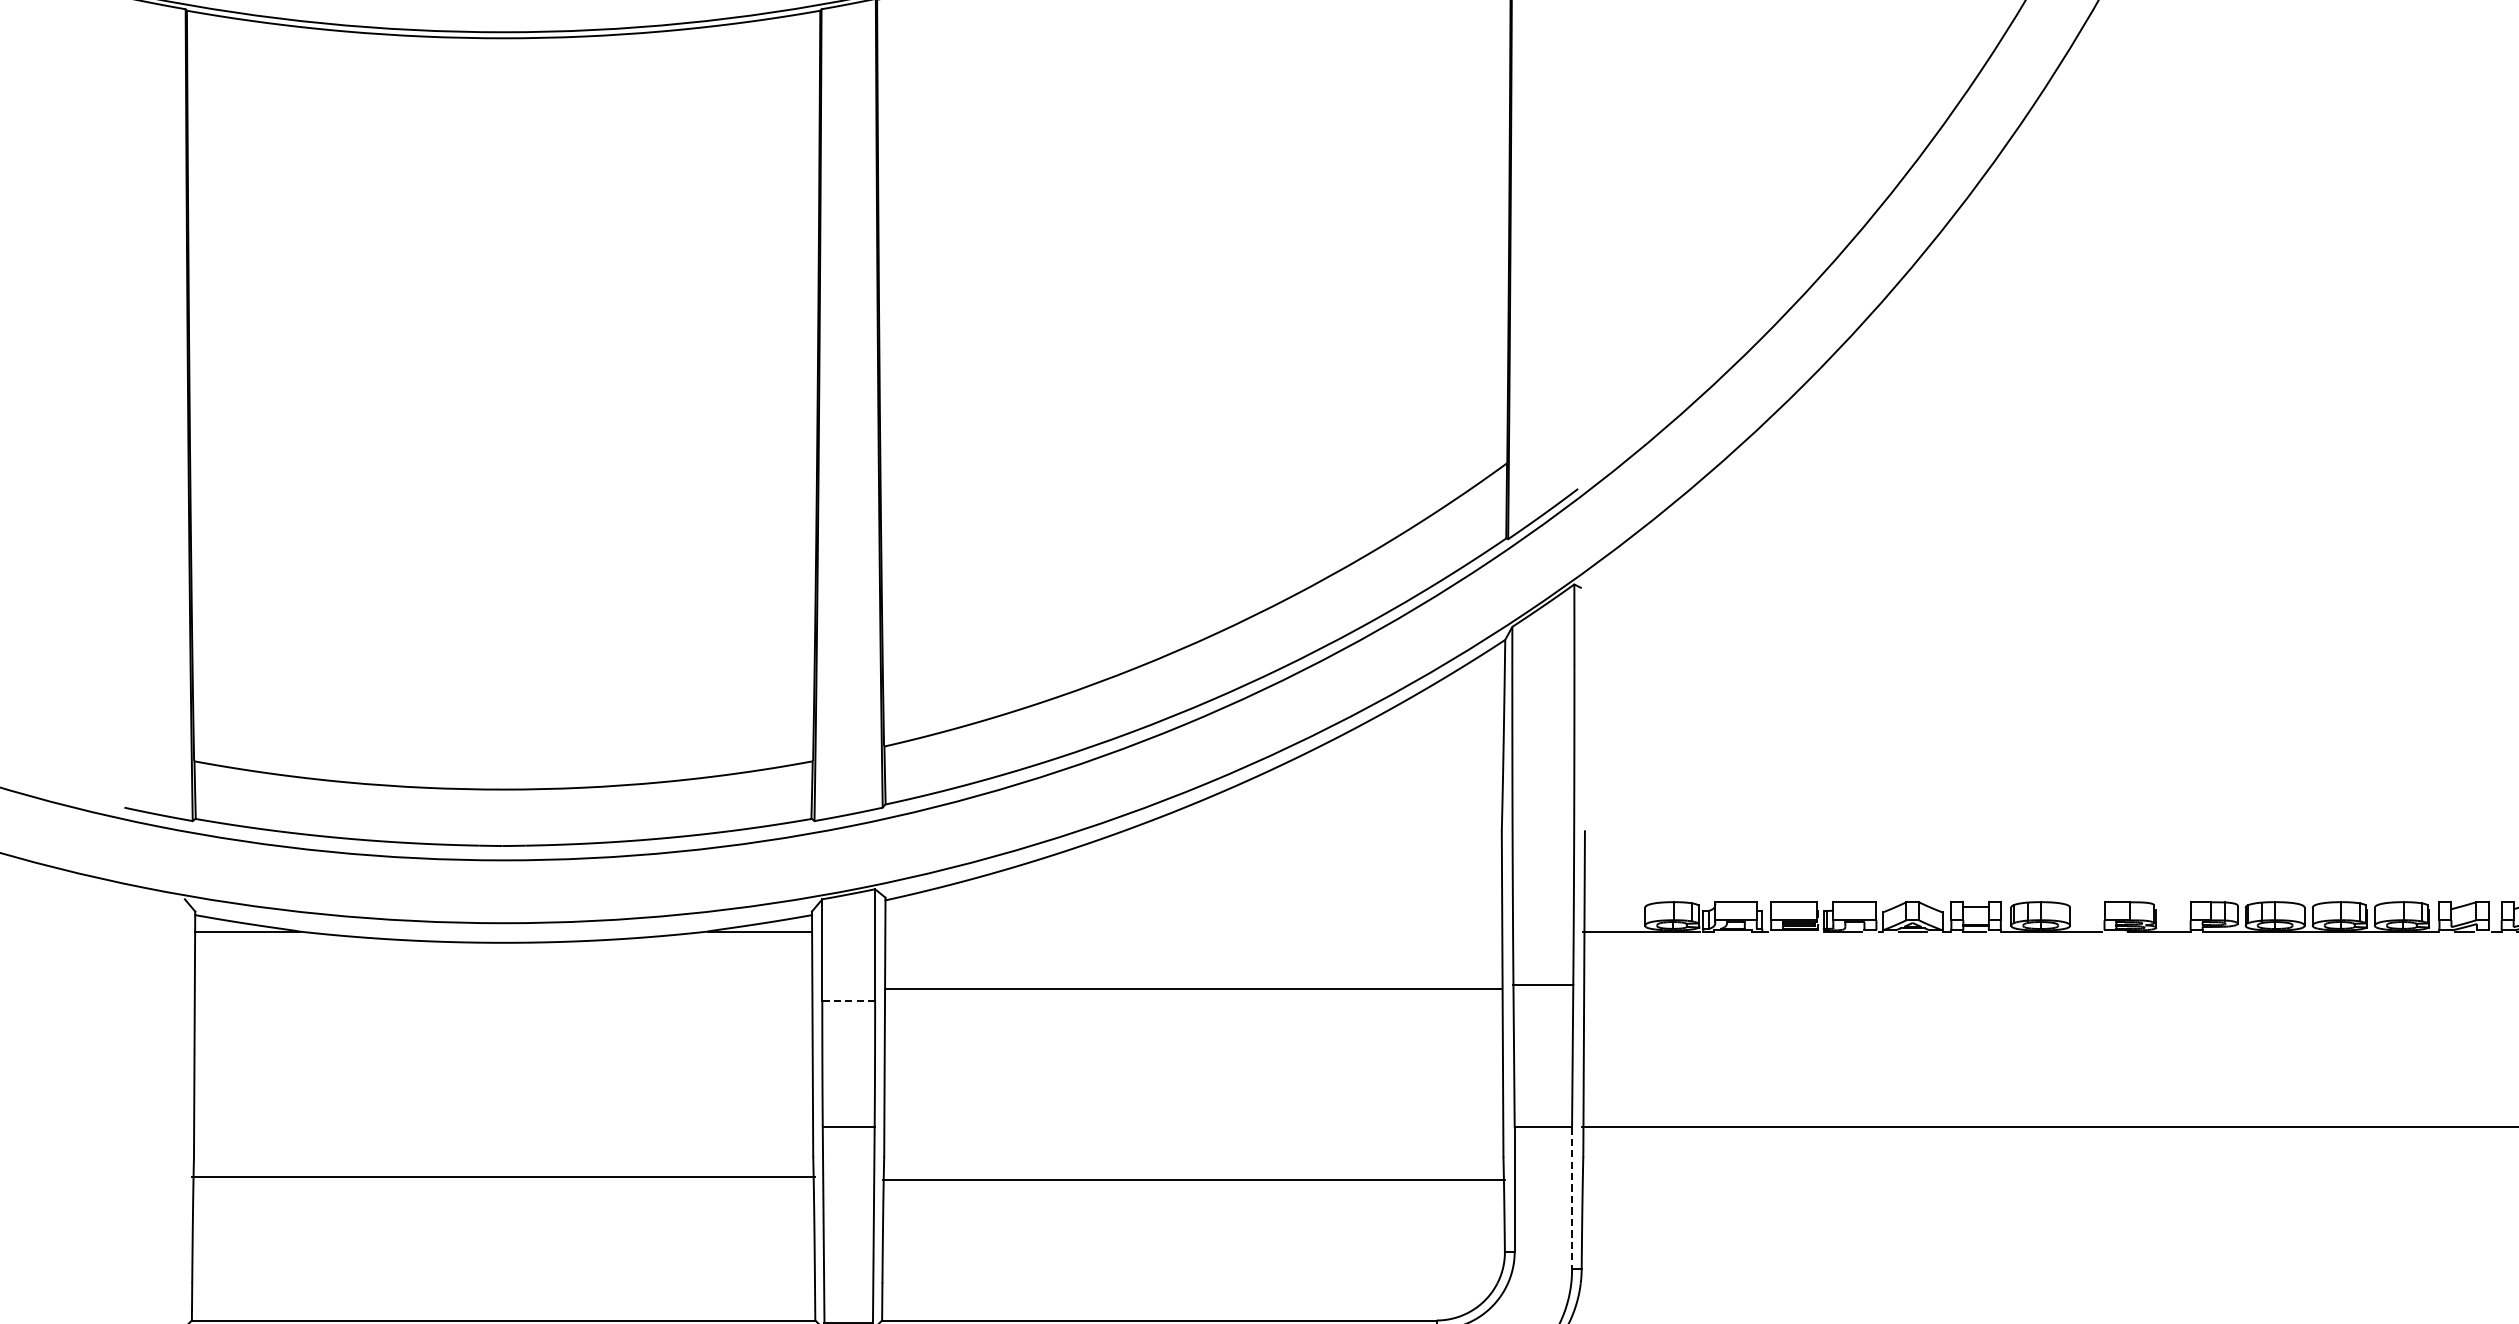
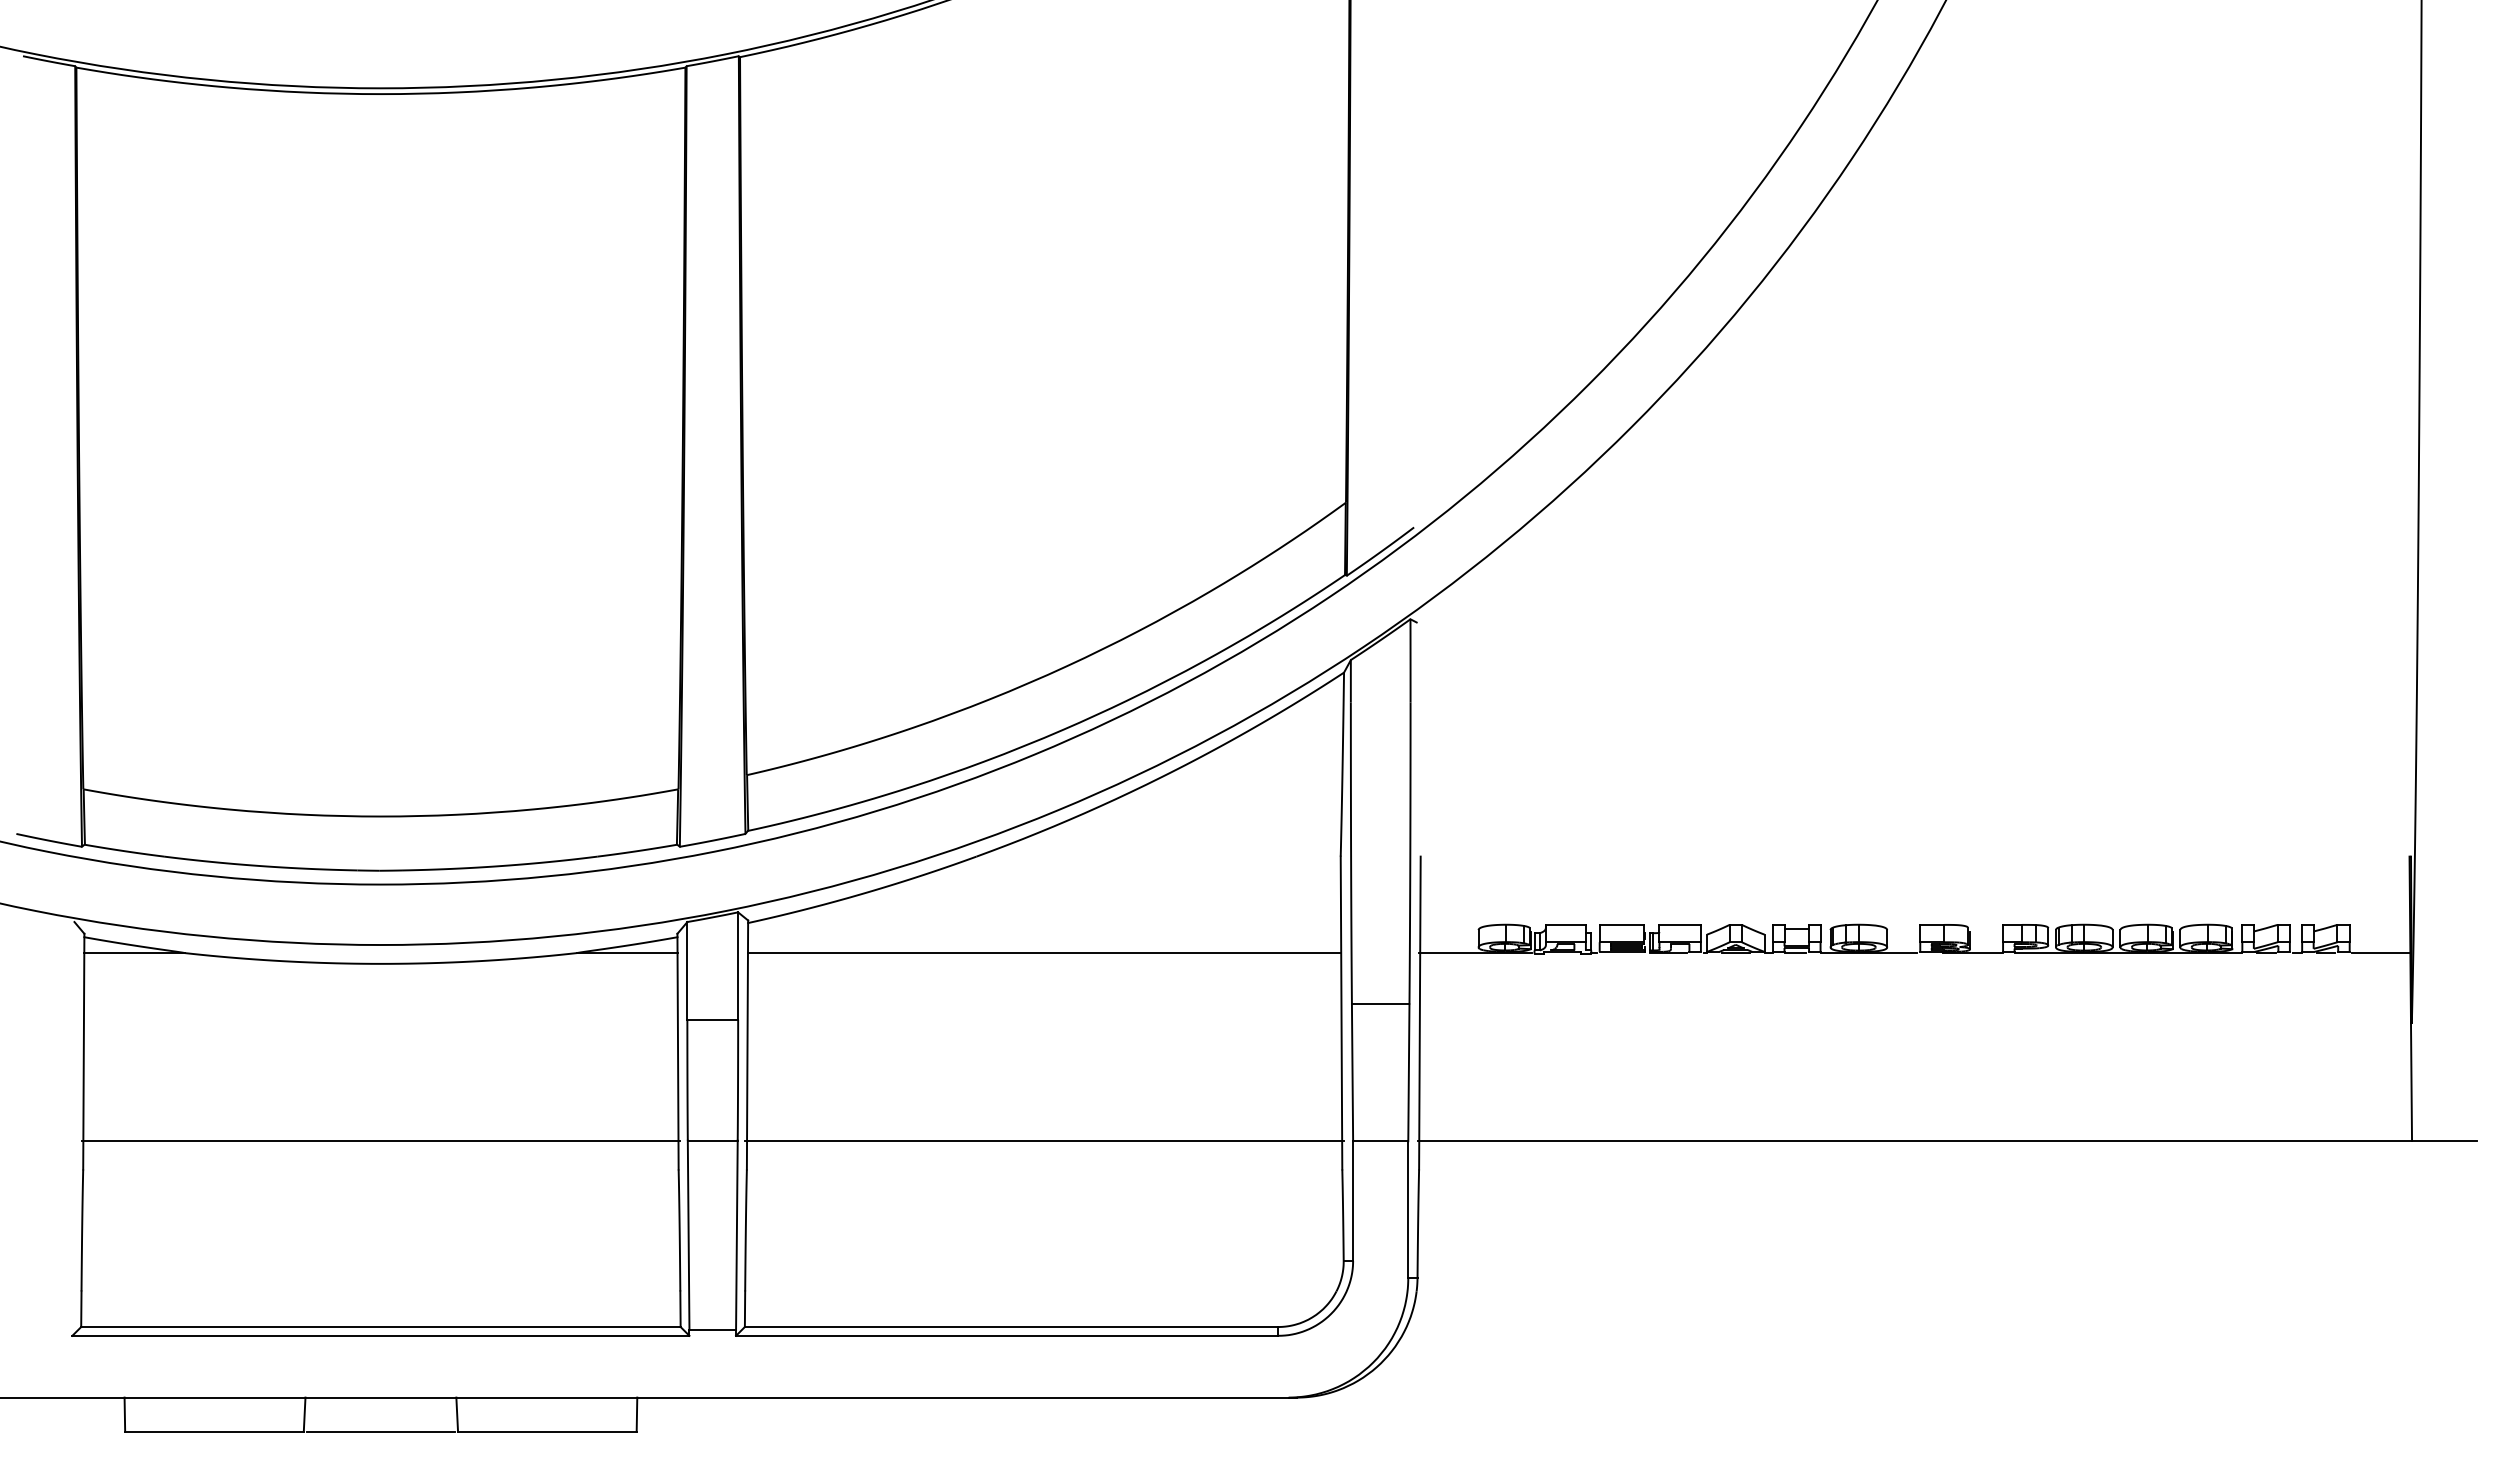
line: (1193, 989) -> (1044, 953), moved
line: (849, 1000) -> (713, 1019), dashed -> solid
line: (503, 1177) -> (380, 1141), moved
line: (1193, 1180) -> (1044, 1141), moved
line: (1572, 1199) -> (1408, 1210), dashed -> solid

